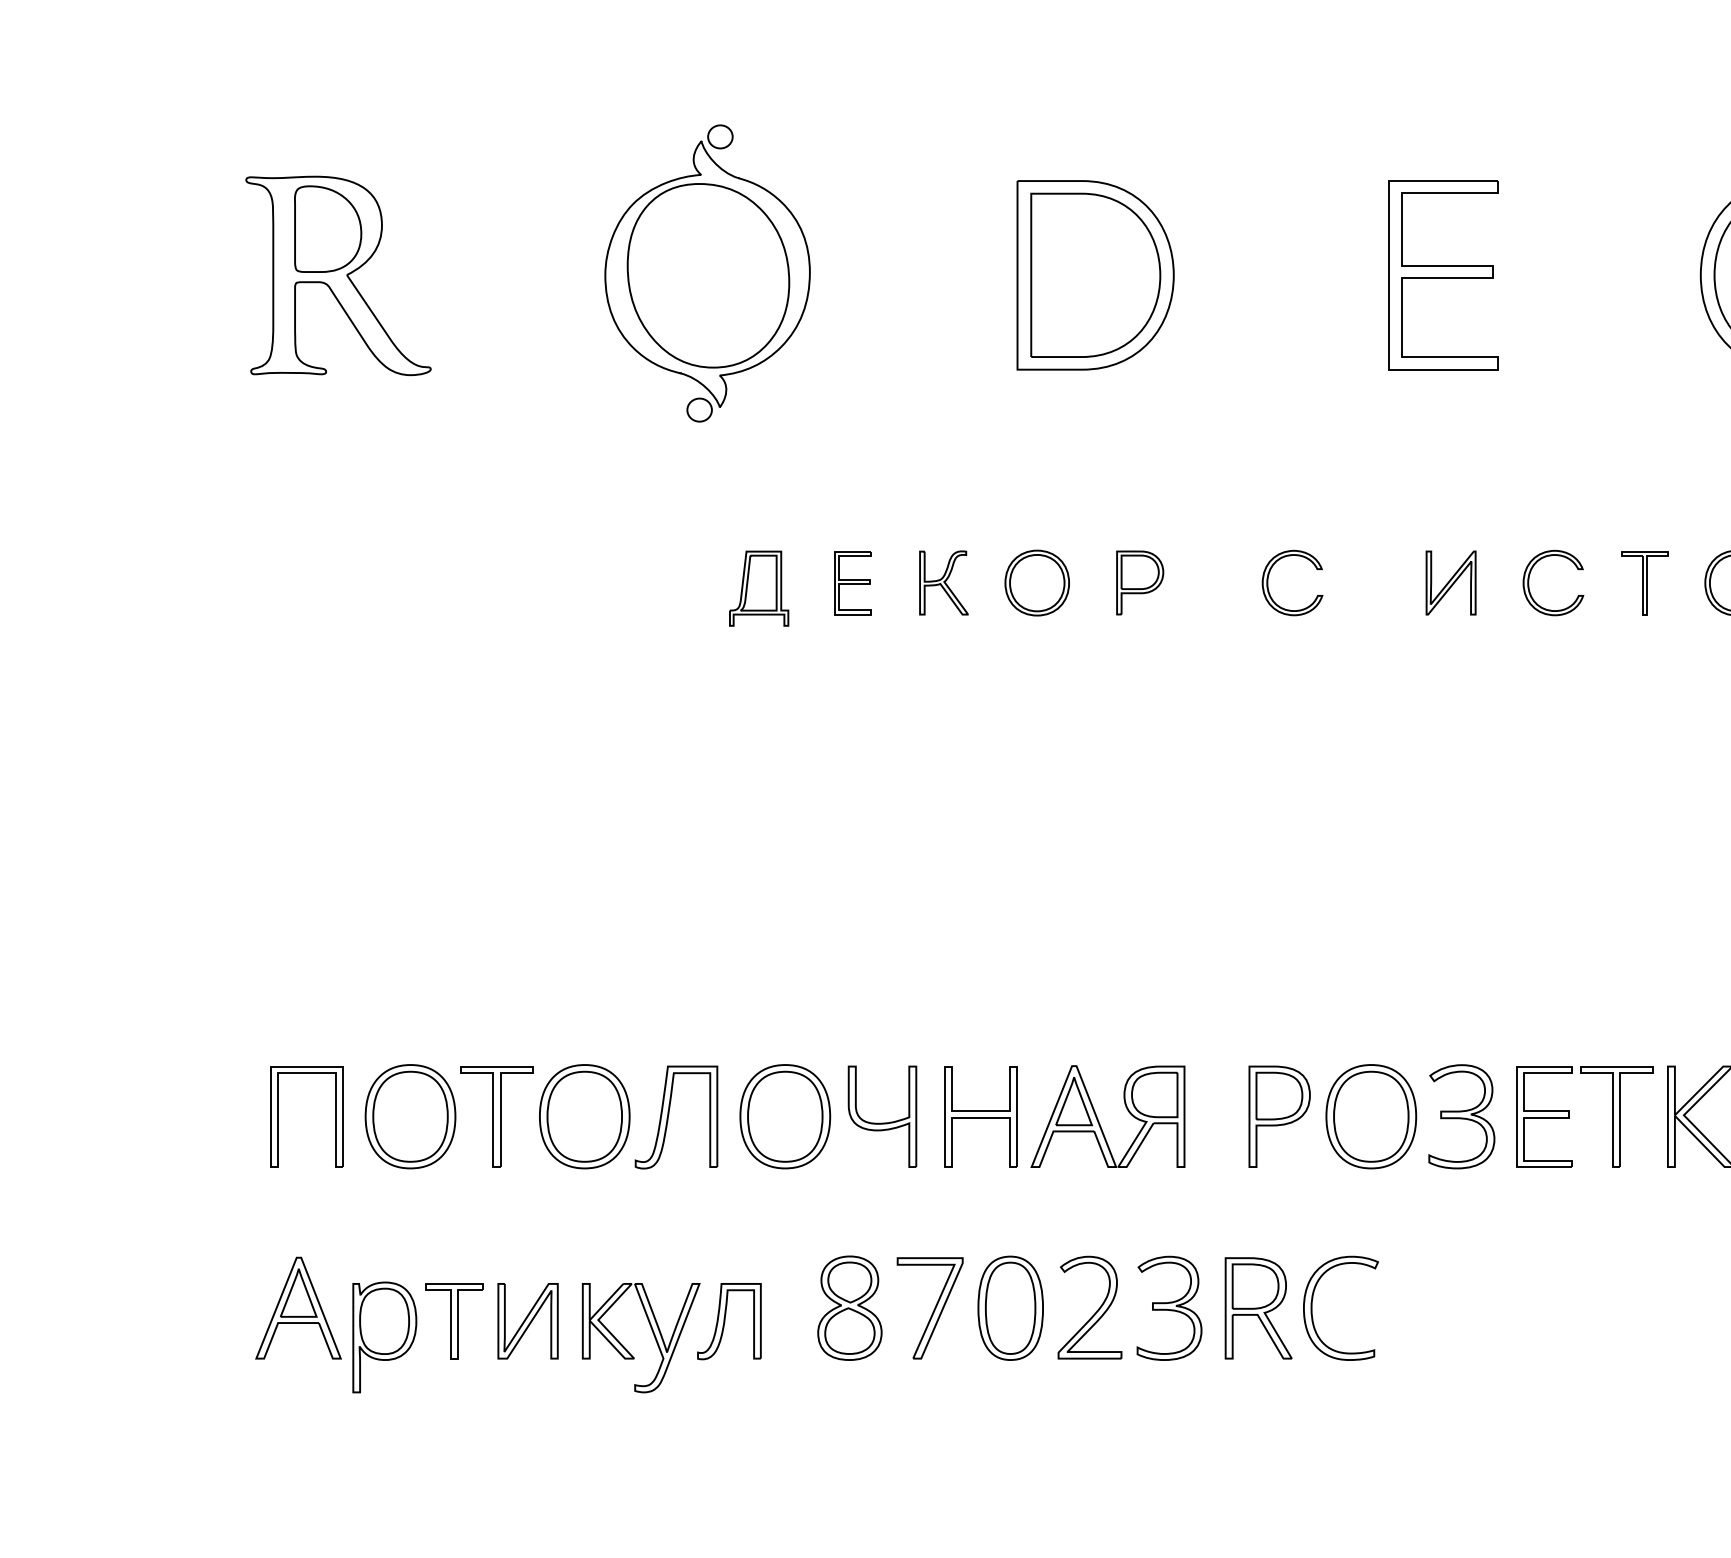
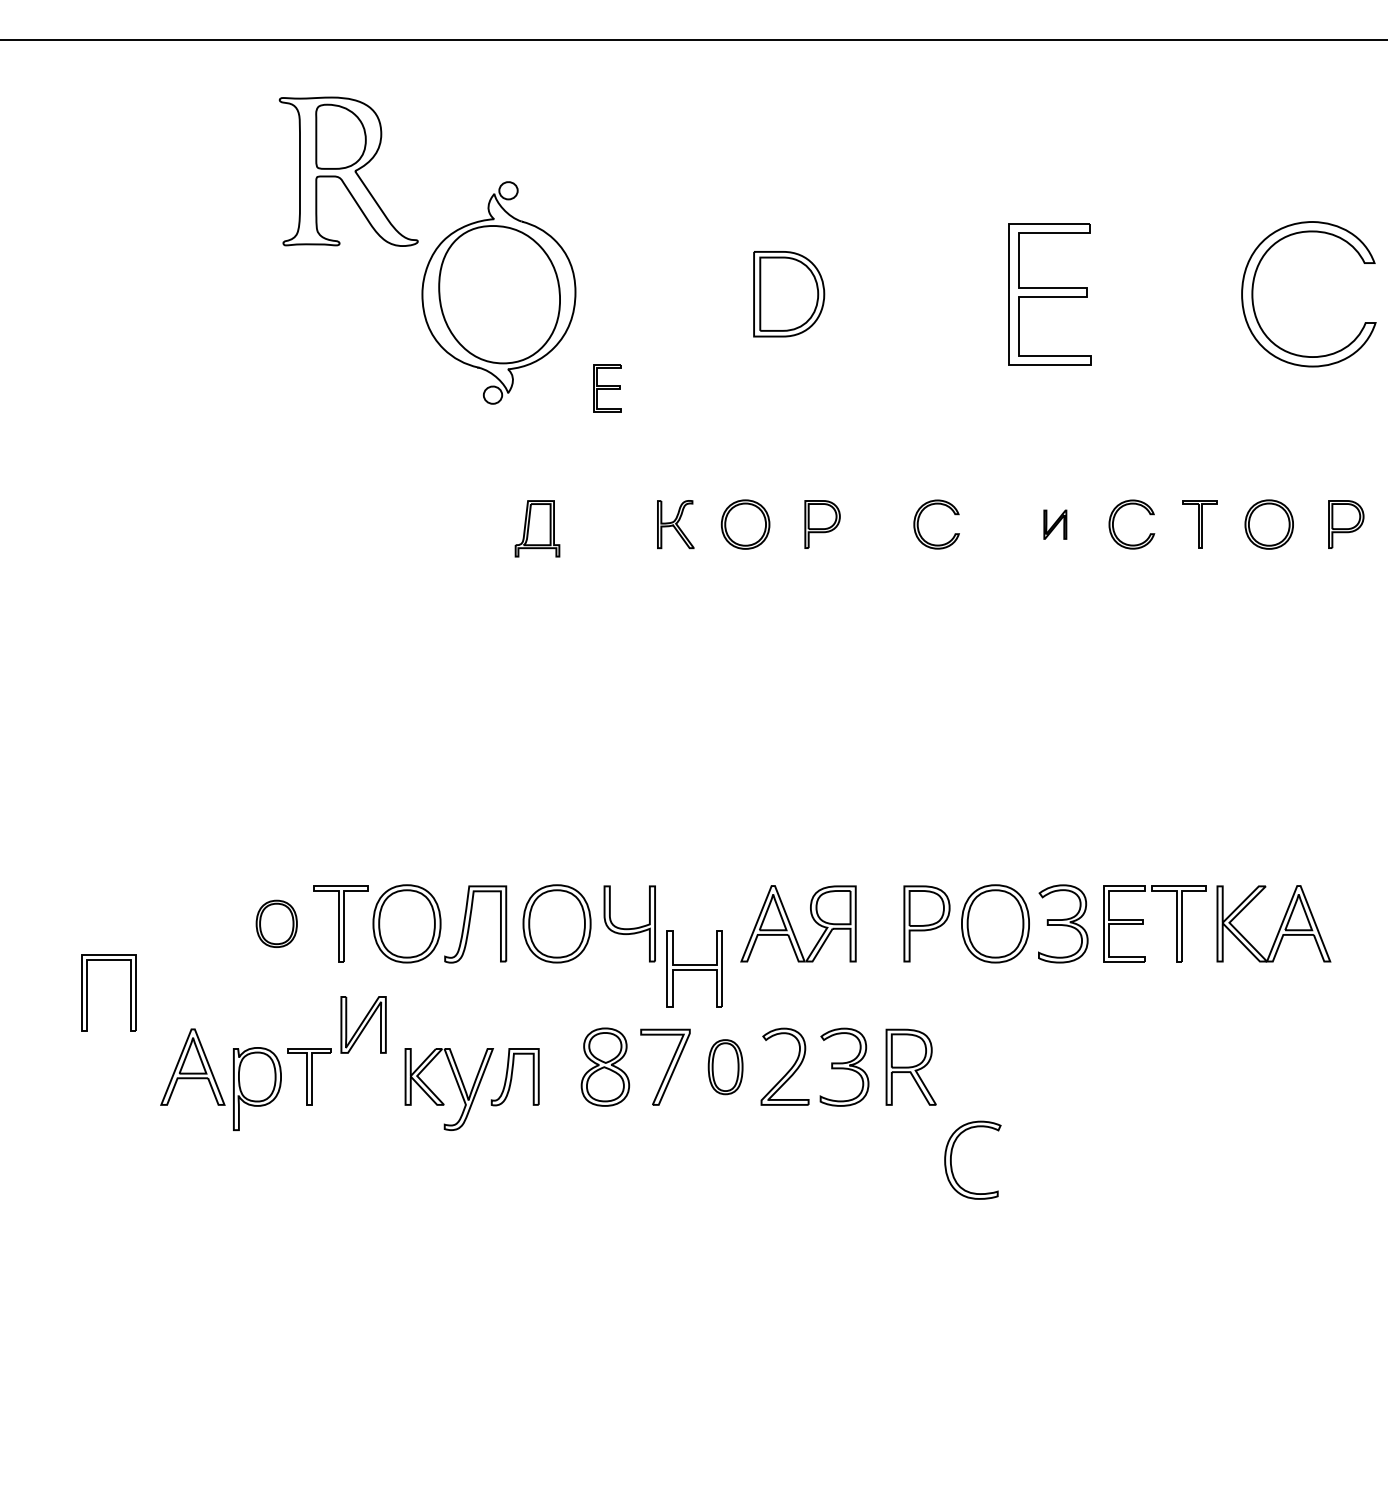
part: (1094, 274) -> (788, 293), size x0.6
part: (338, 275) -> (348, 171), moved
part: (852, 582) -> (607, 388), moved
part: (1451, 582) -> (1055, 524), size x0.6
part: (277, 1116) -> (87, 992), moved
part: (410, 1116) -> (276, 923), size x0.6
part: (980, 1116) -> (694, 968), moved
part: (1313, 1300) -> (952, 1154), moved
part: (1010, 1307) -> (725, 1066), size x0.7
part: (527, 1320) -> (363, 1024), moved

